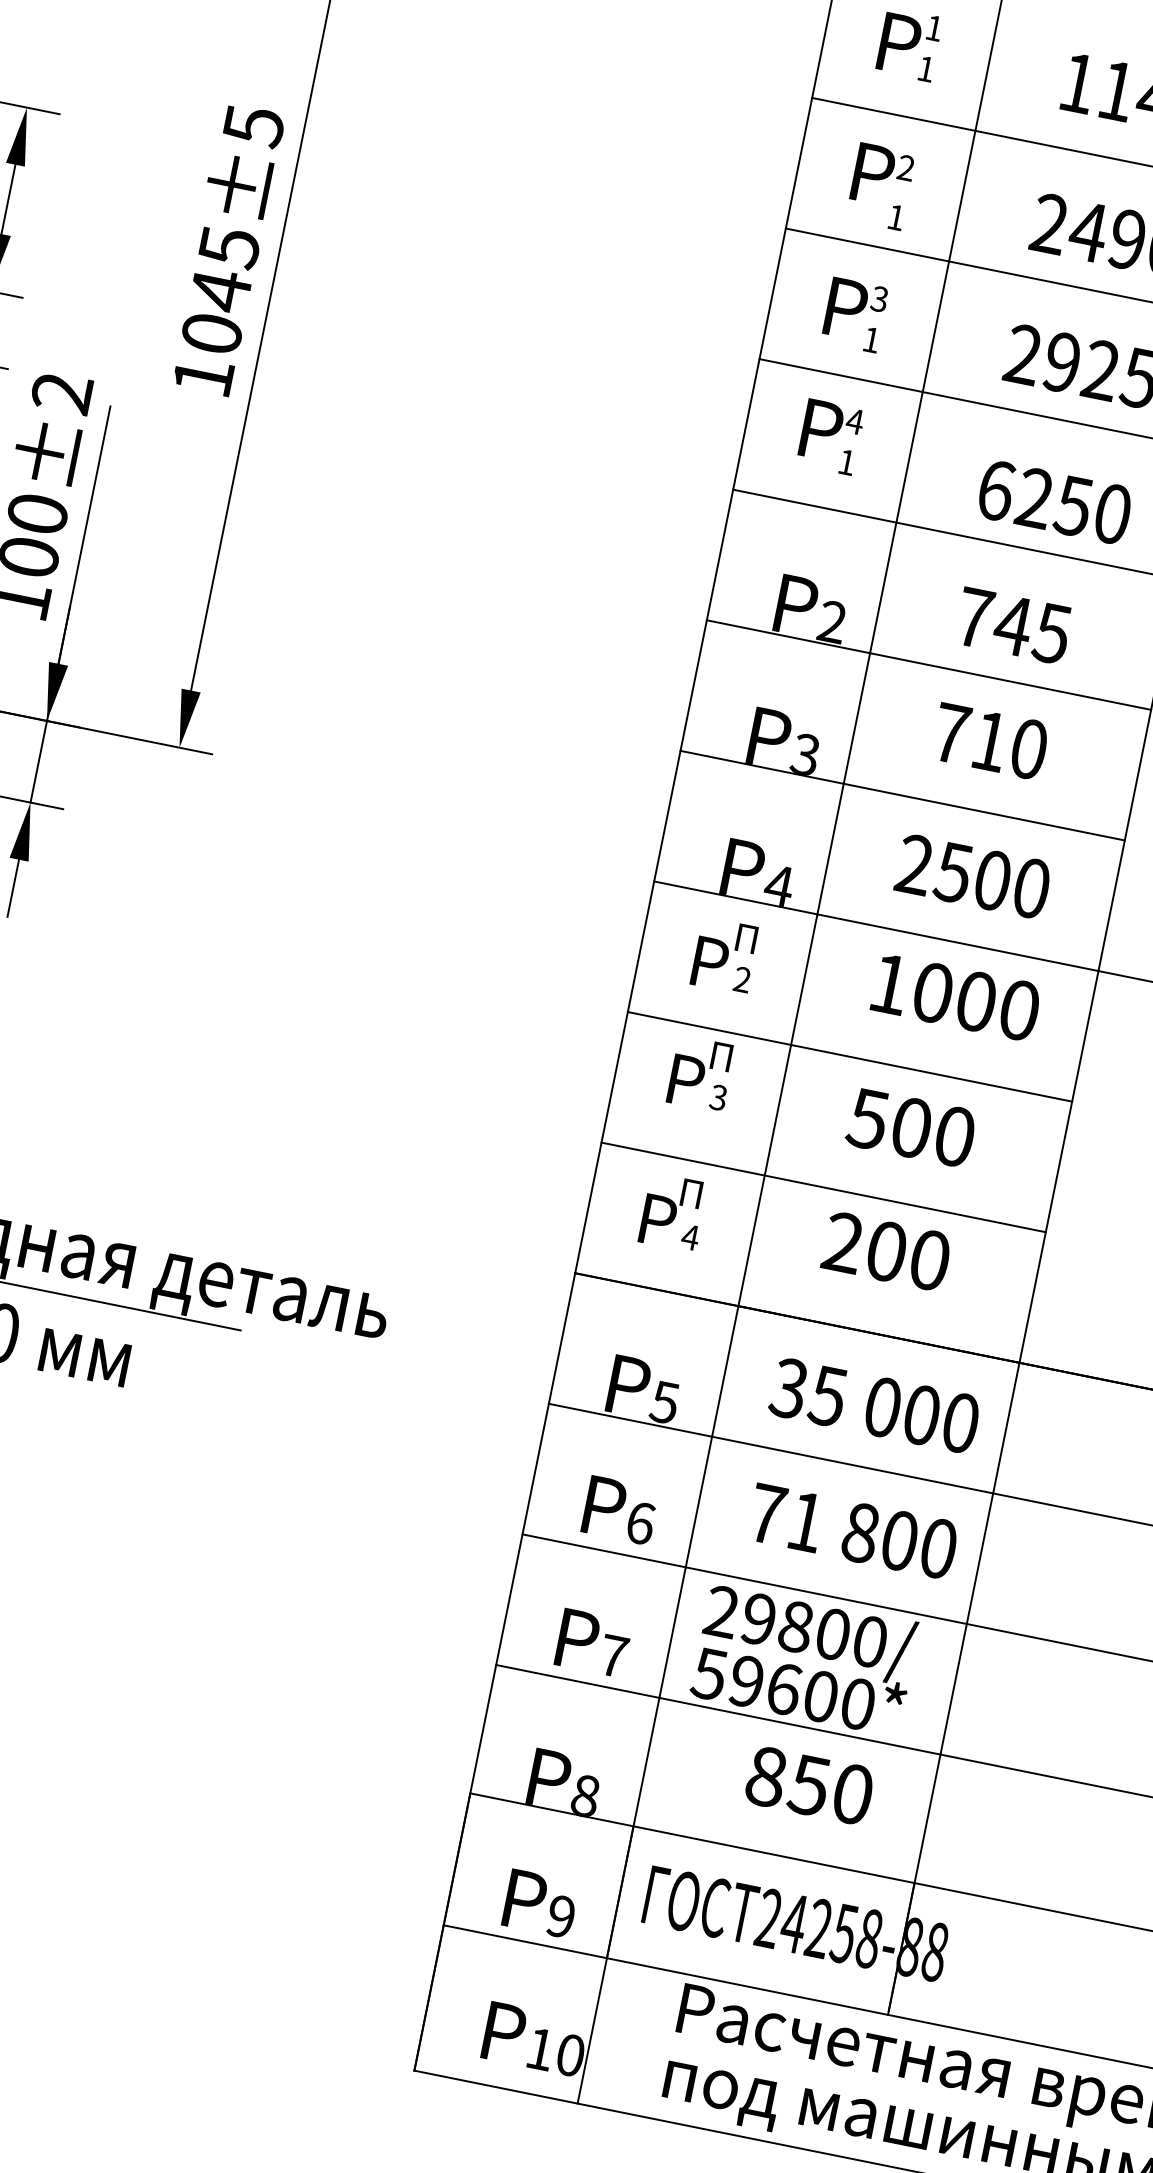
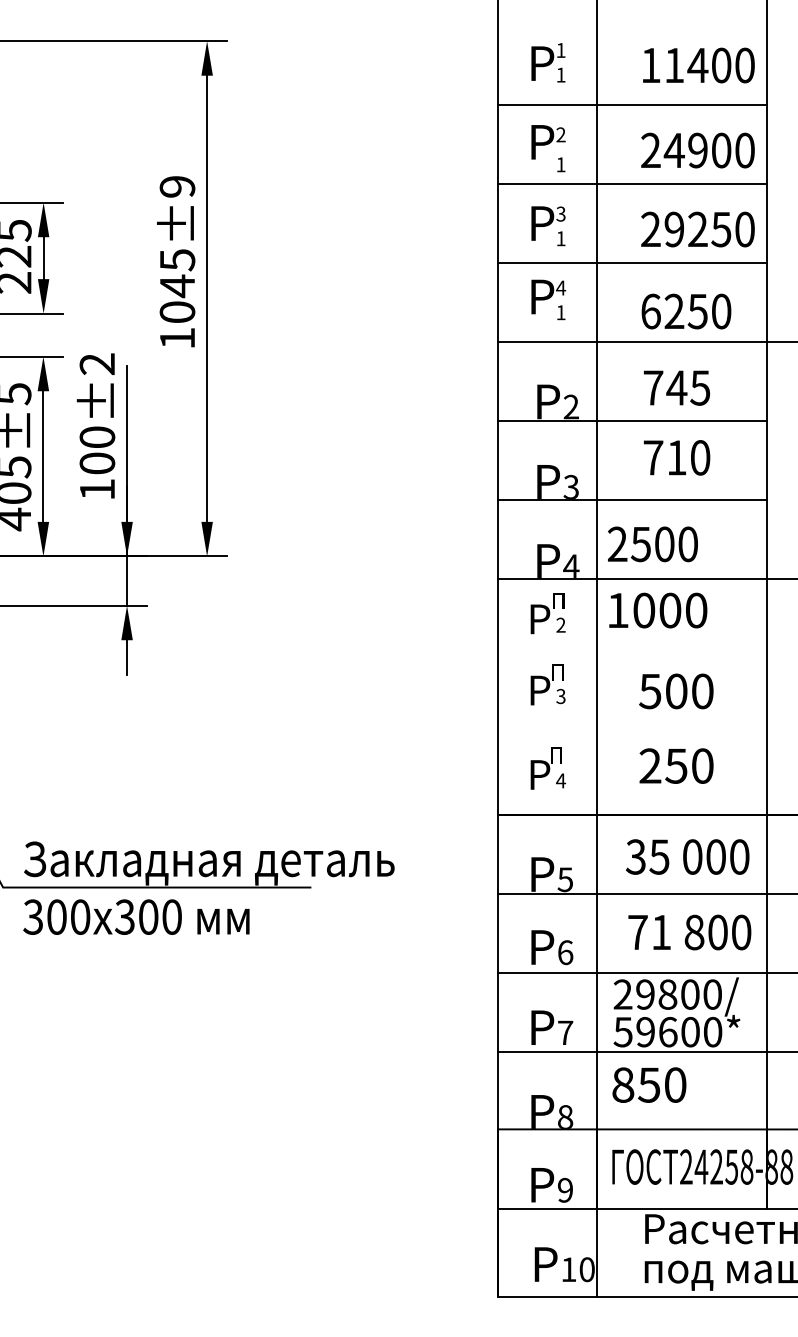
text: (253, 127) -> (177, 187), 1045±5 -> 1045±9
text: (972, 876) -> (652, 544), moved
text: (956, 997) -> (658, 610), moved
line: (849, 1057) -> (632, 657), removed
line: (823, 1187) -> (632, 736), removed
text: (886, 1250) -> (676, 765), 200 -> 250
text: (810, 1784) -> (649, 1084), moved

